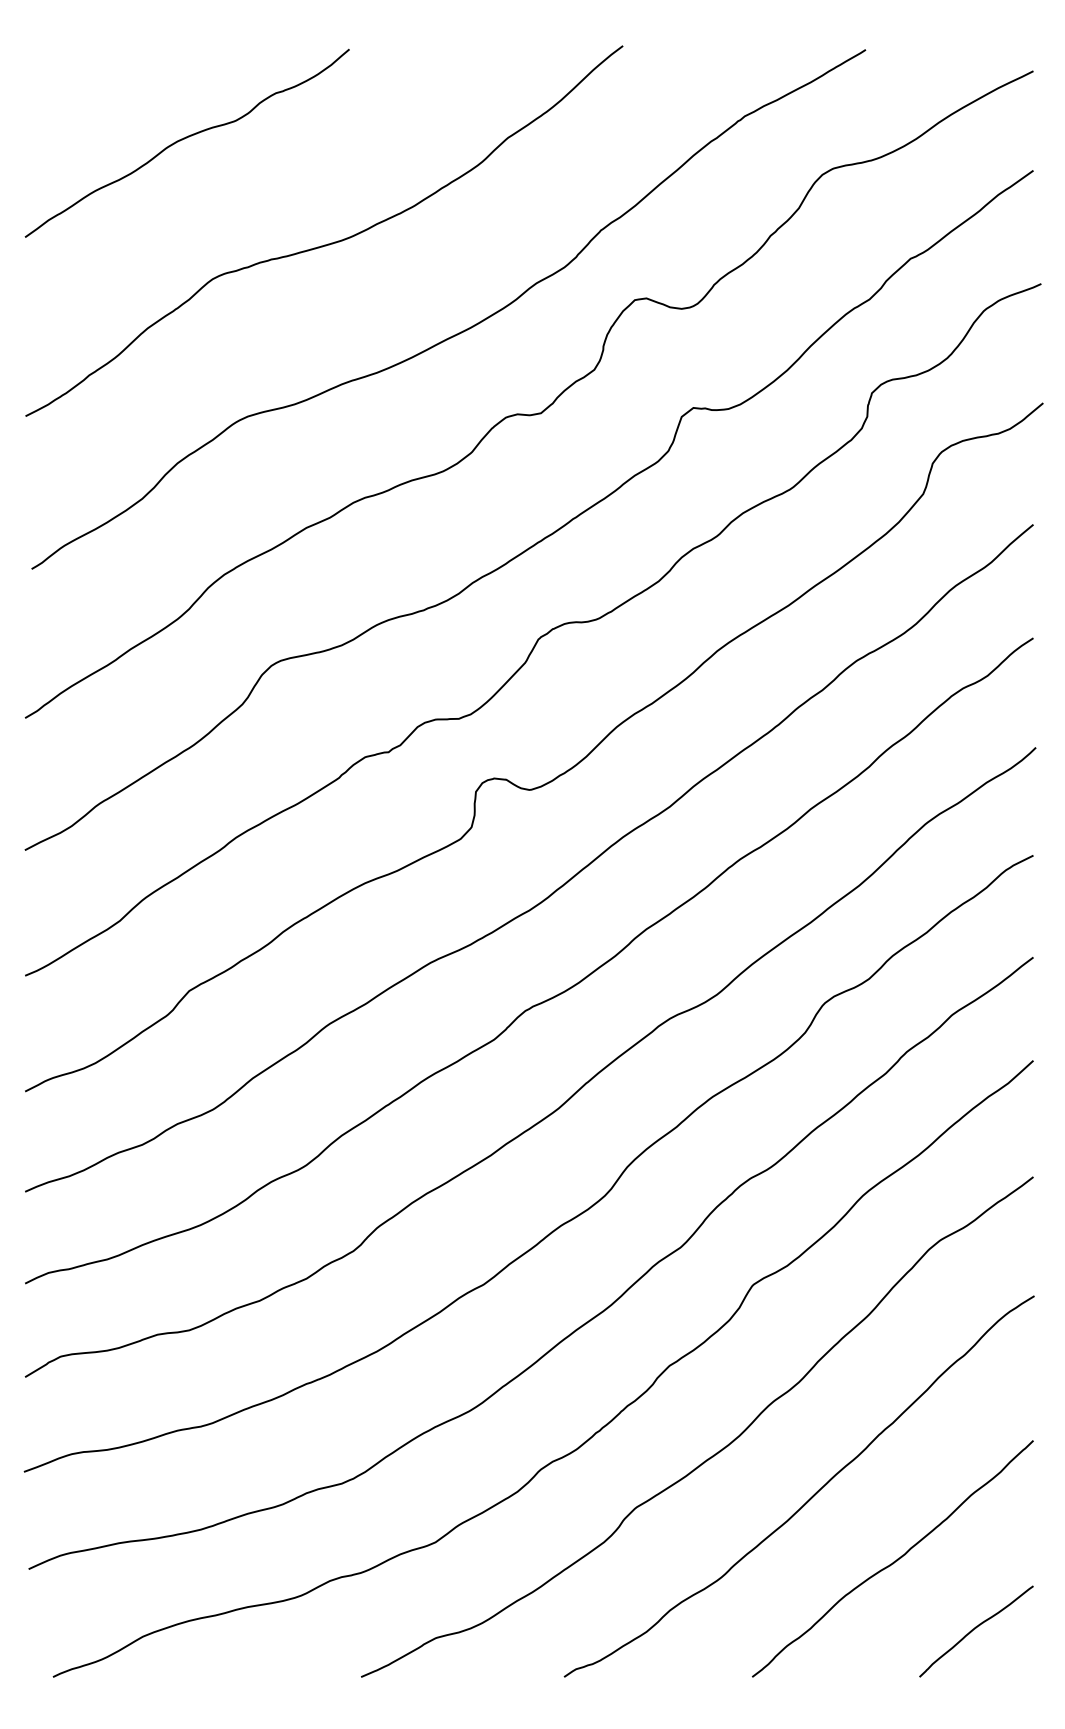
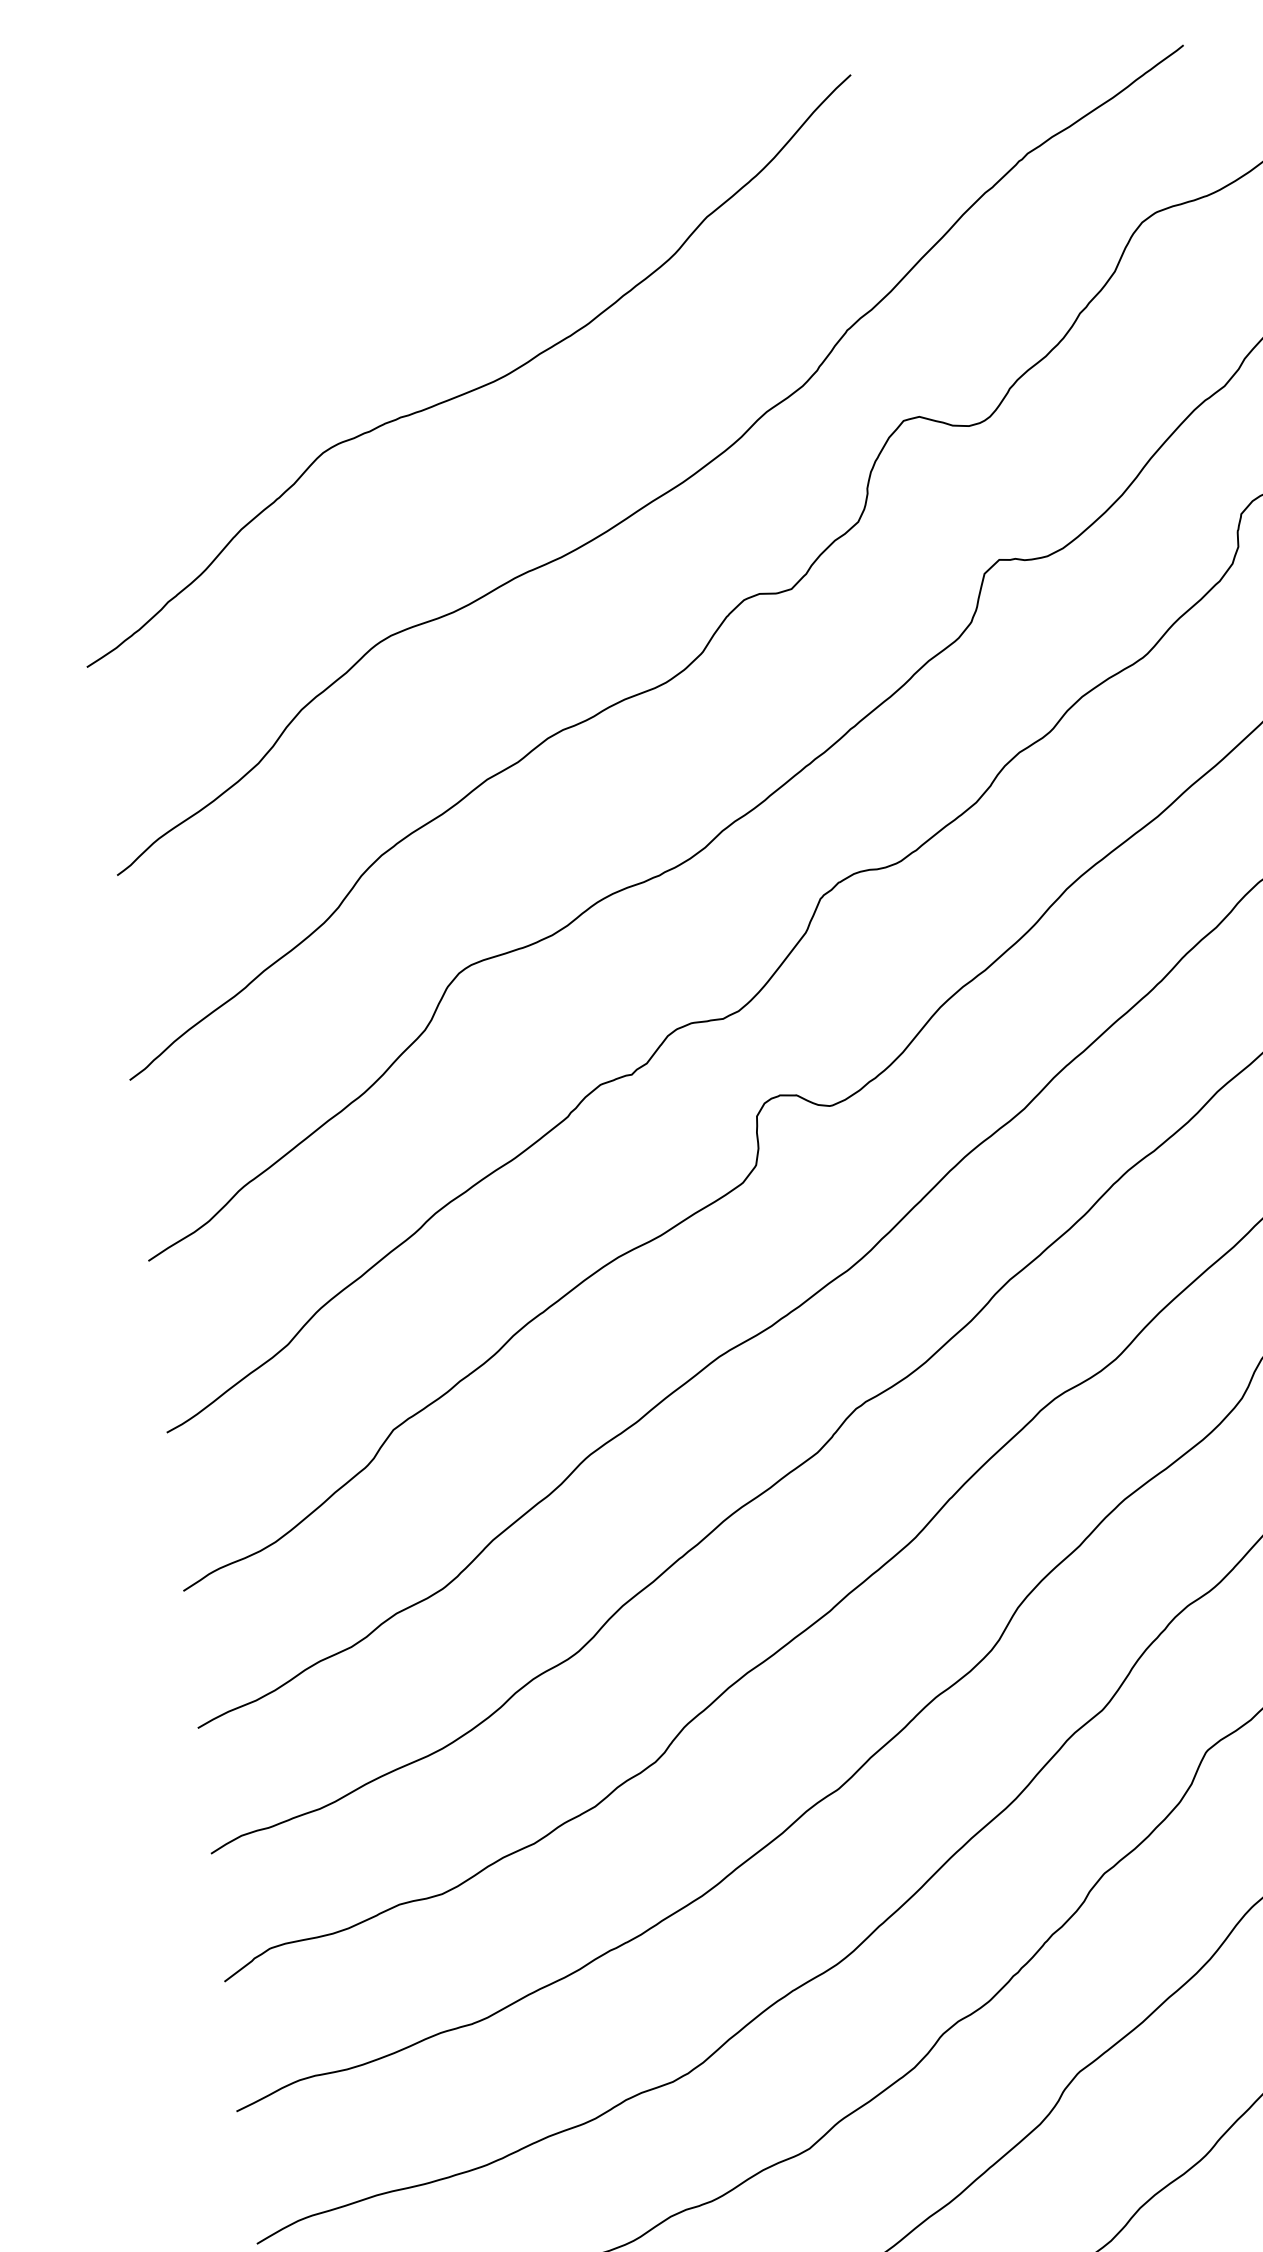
curve: (184, 139) -> (264, 265), removed

